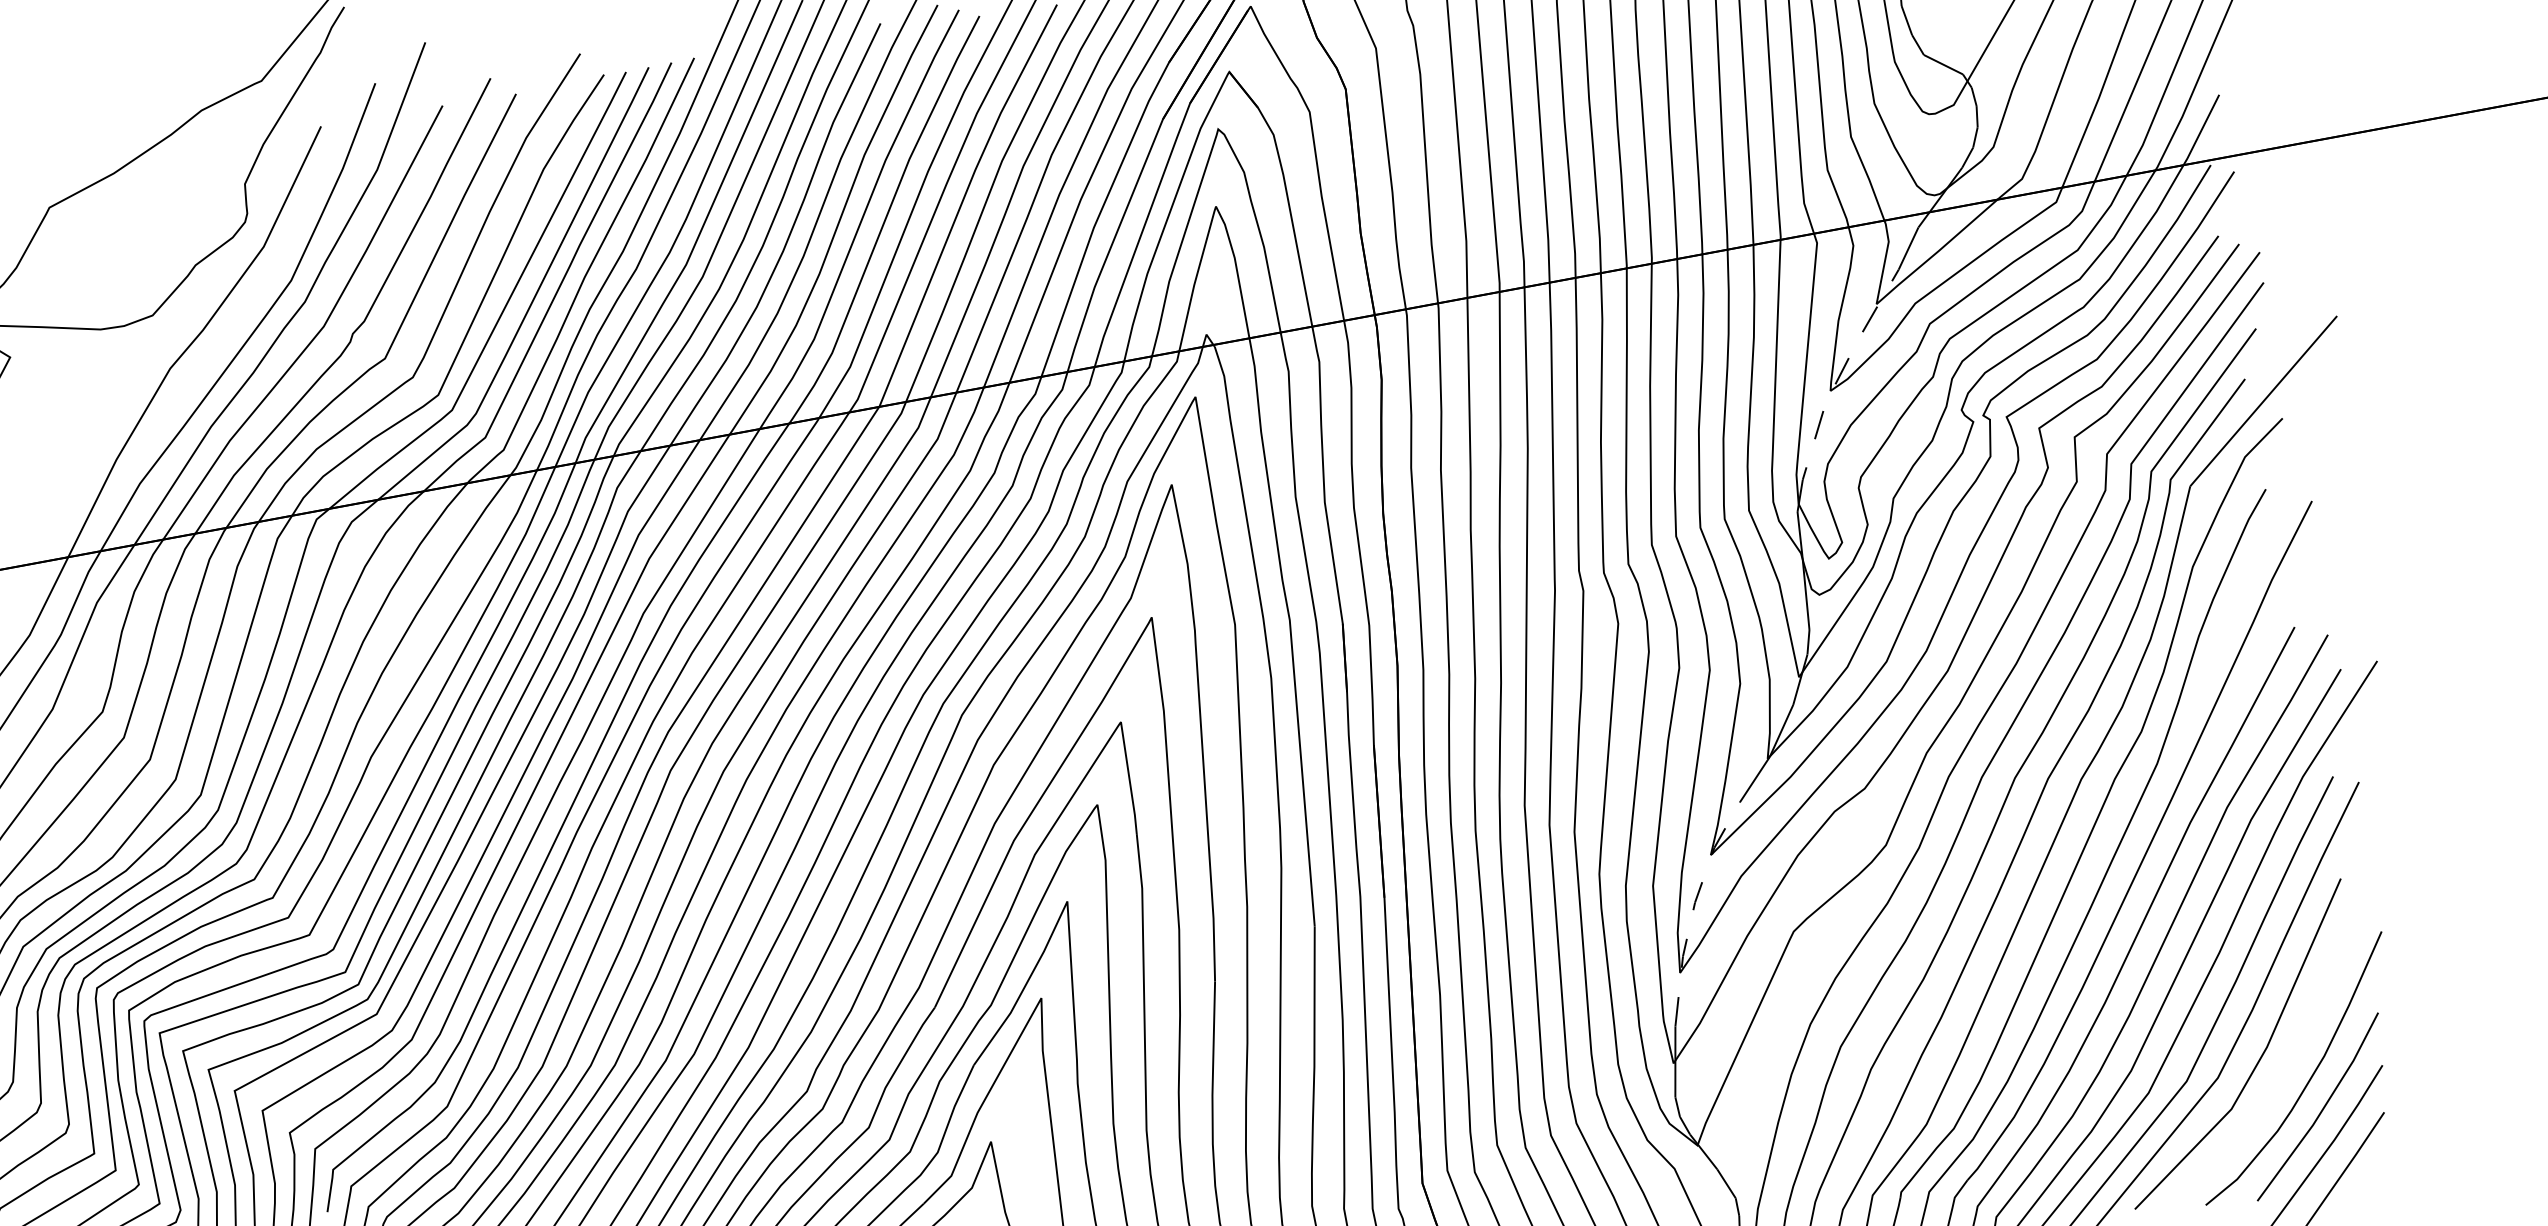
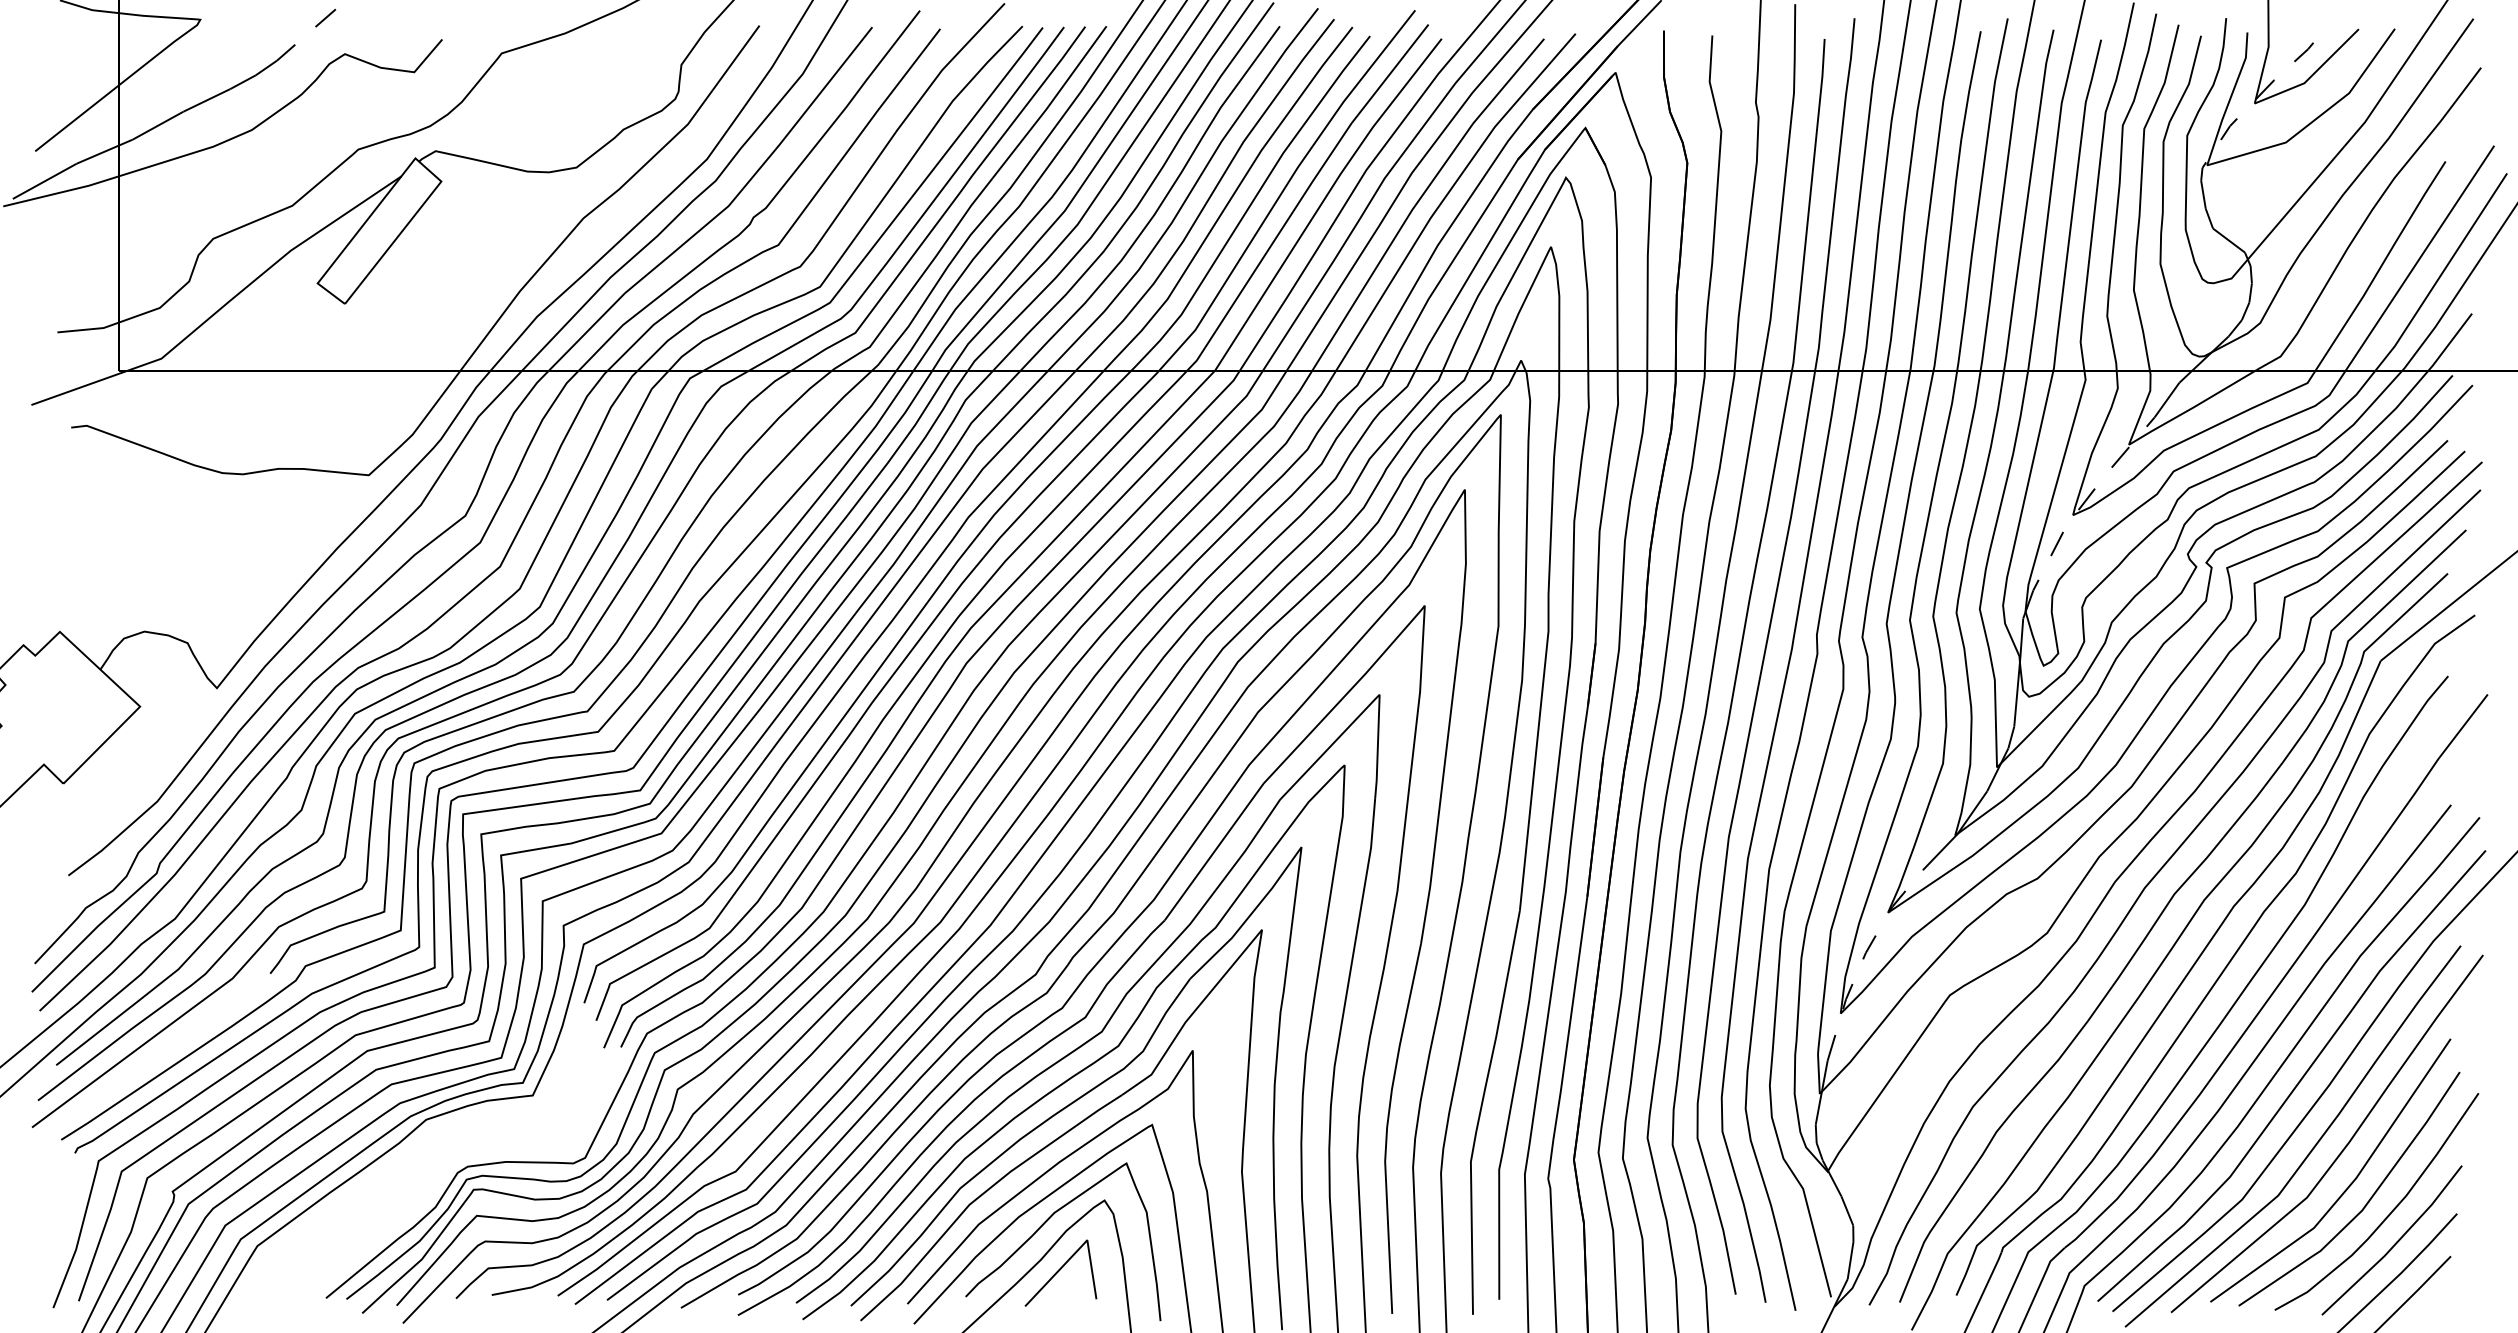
curve: (2282, 1071) -> (2366, 1202), added

